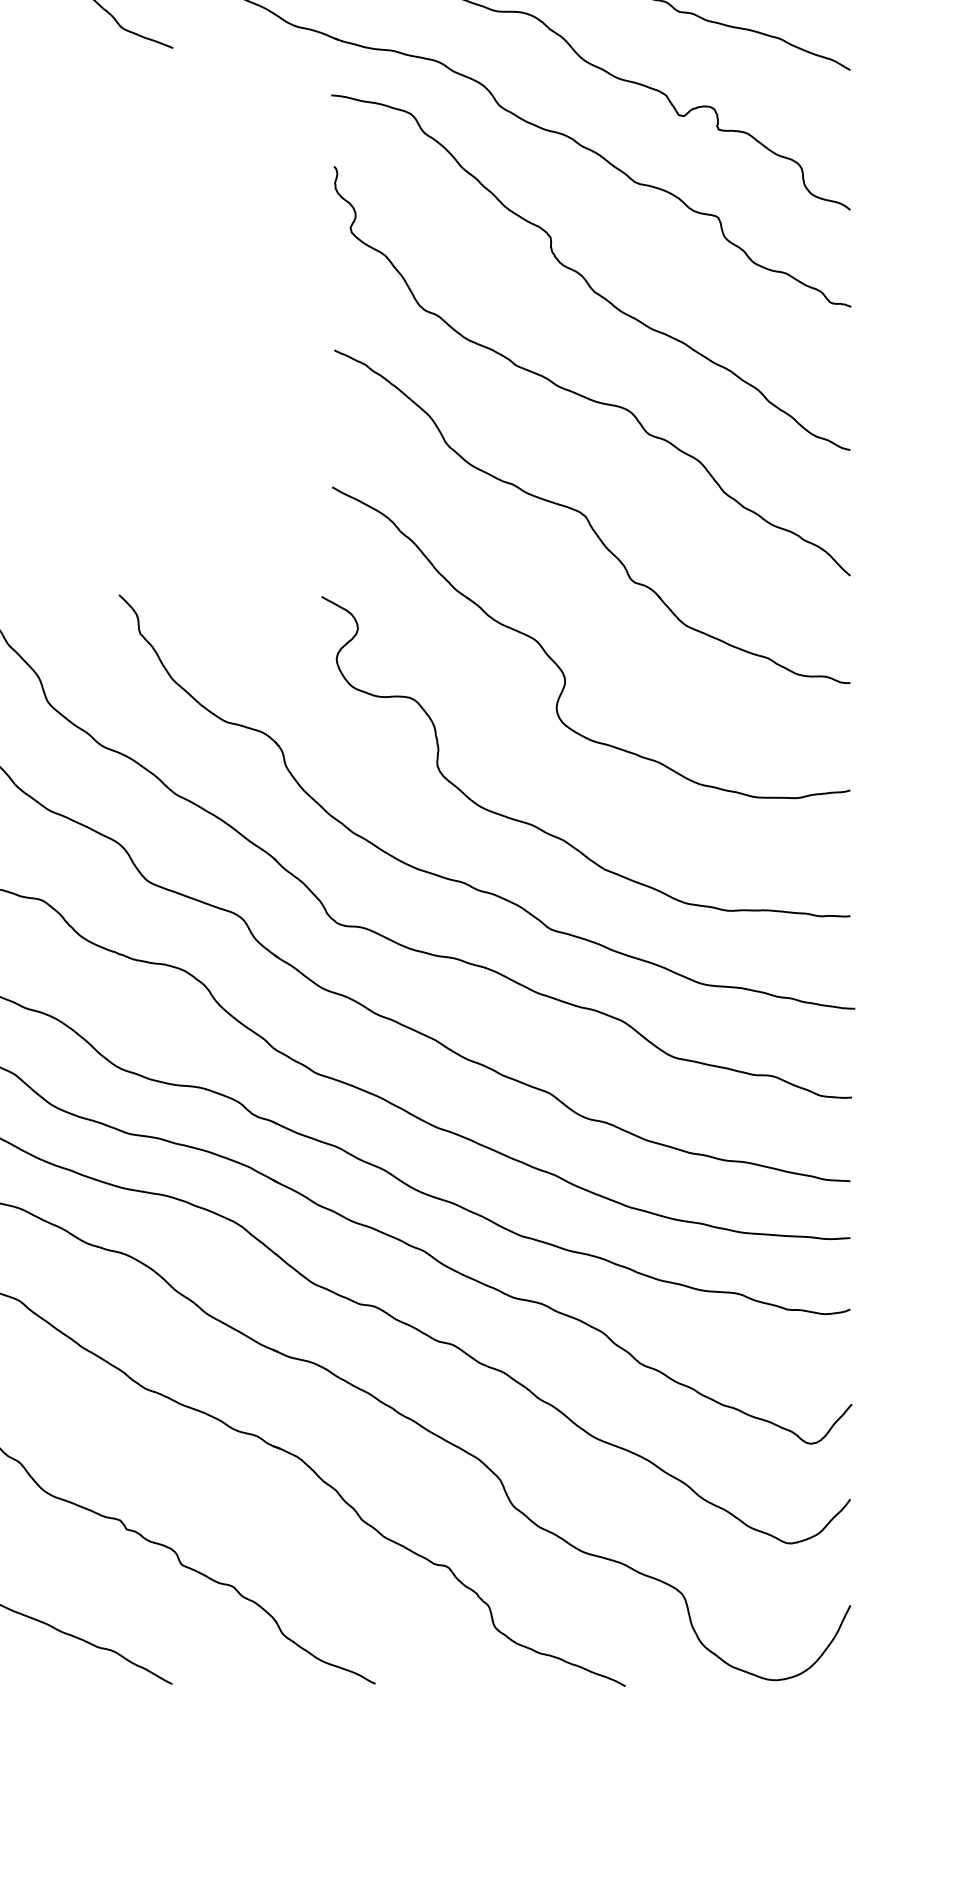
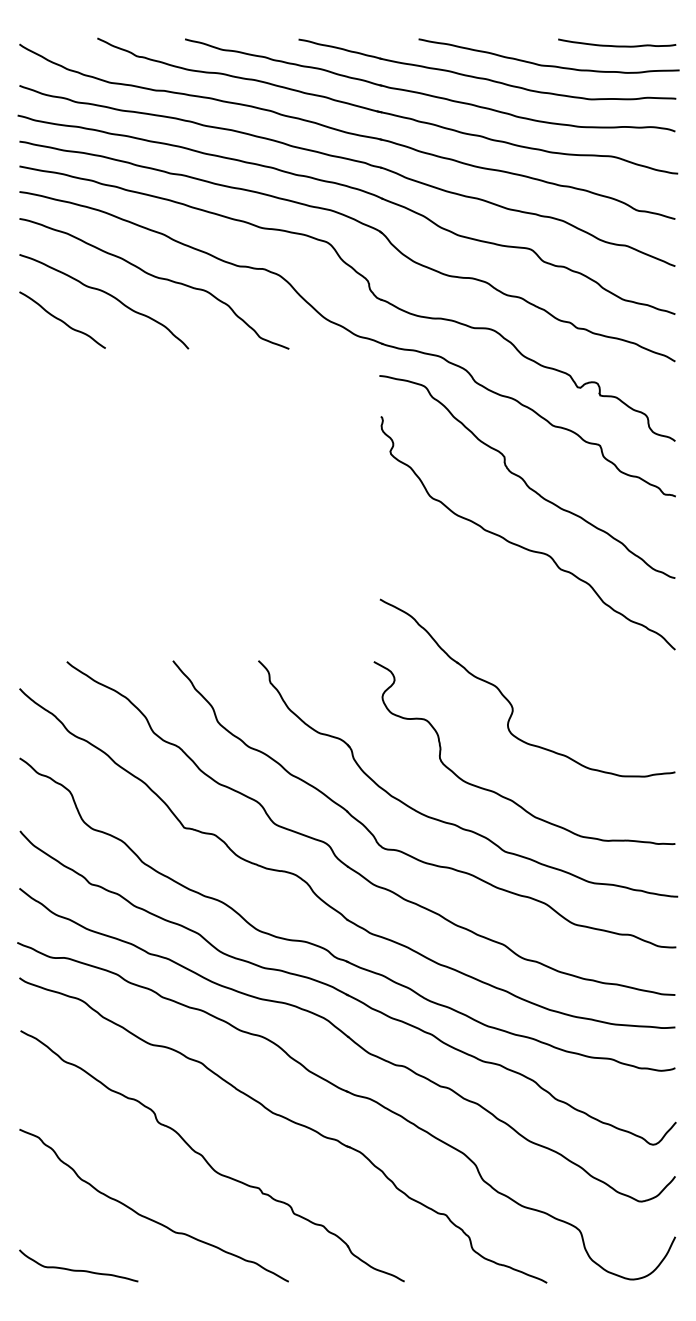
part: (592, 515) -> (528, 615), removed

